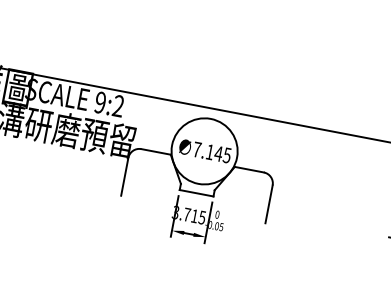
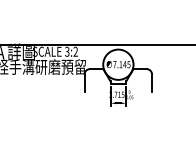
text: (100, 102) -> (67, 51), 9:2 -> 3:2

